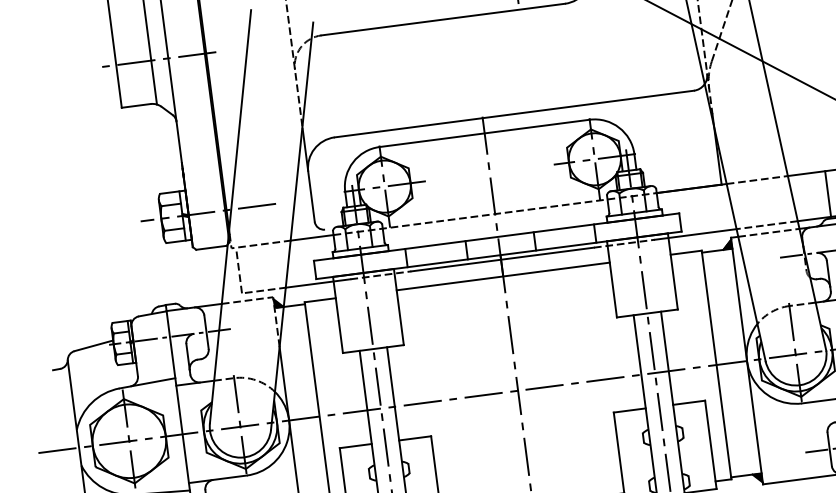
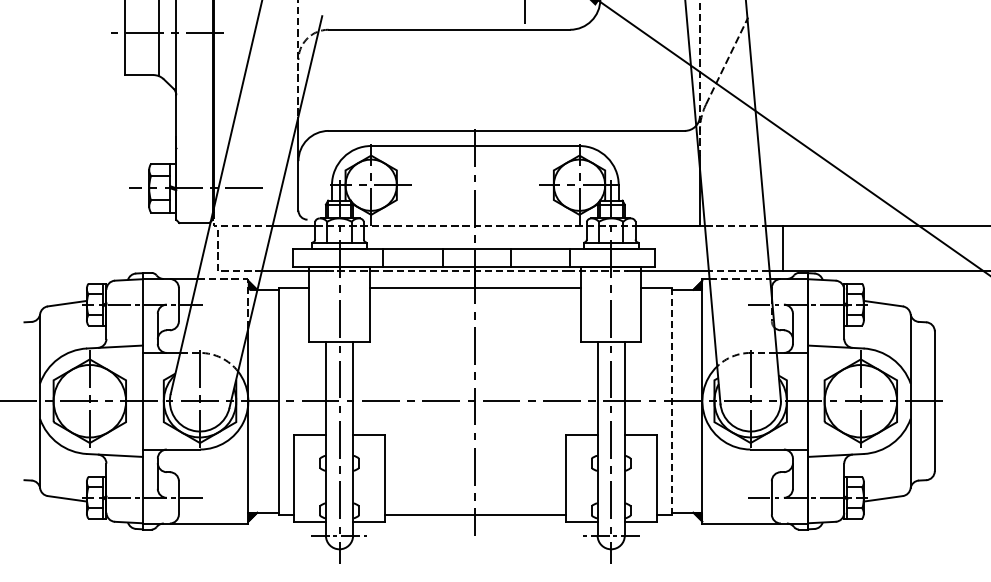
line: (827, 193) -> (782, 248), moved
line: (502, 259) -> (476, 271), solid -> dashed
line: (716, 365) -> (672, 401), solid -> dashed

